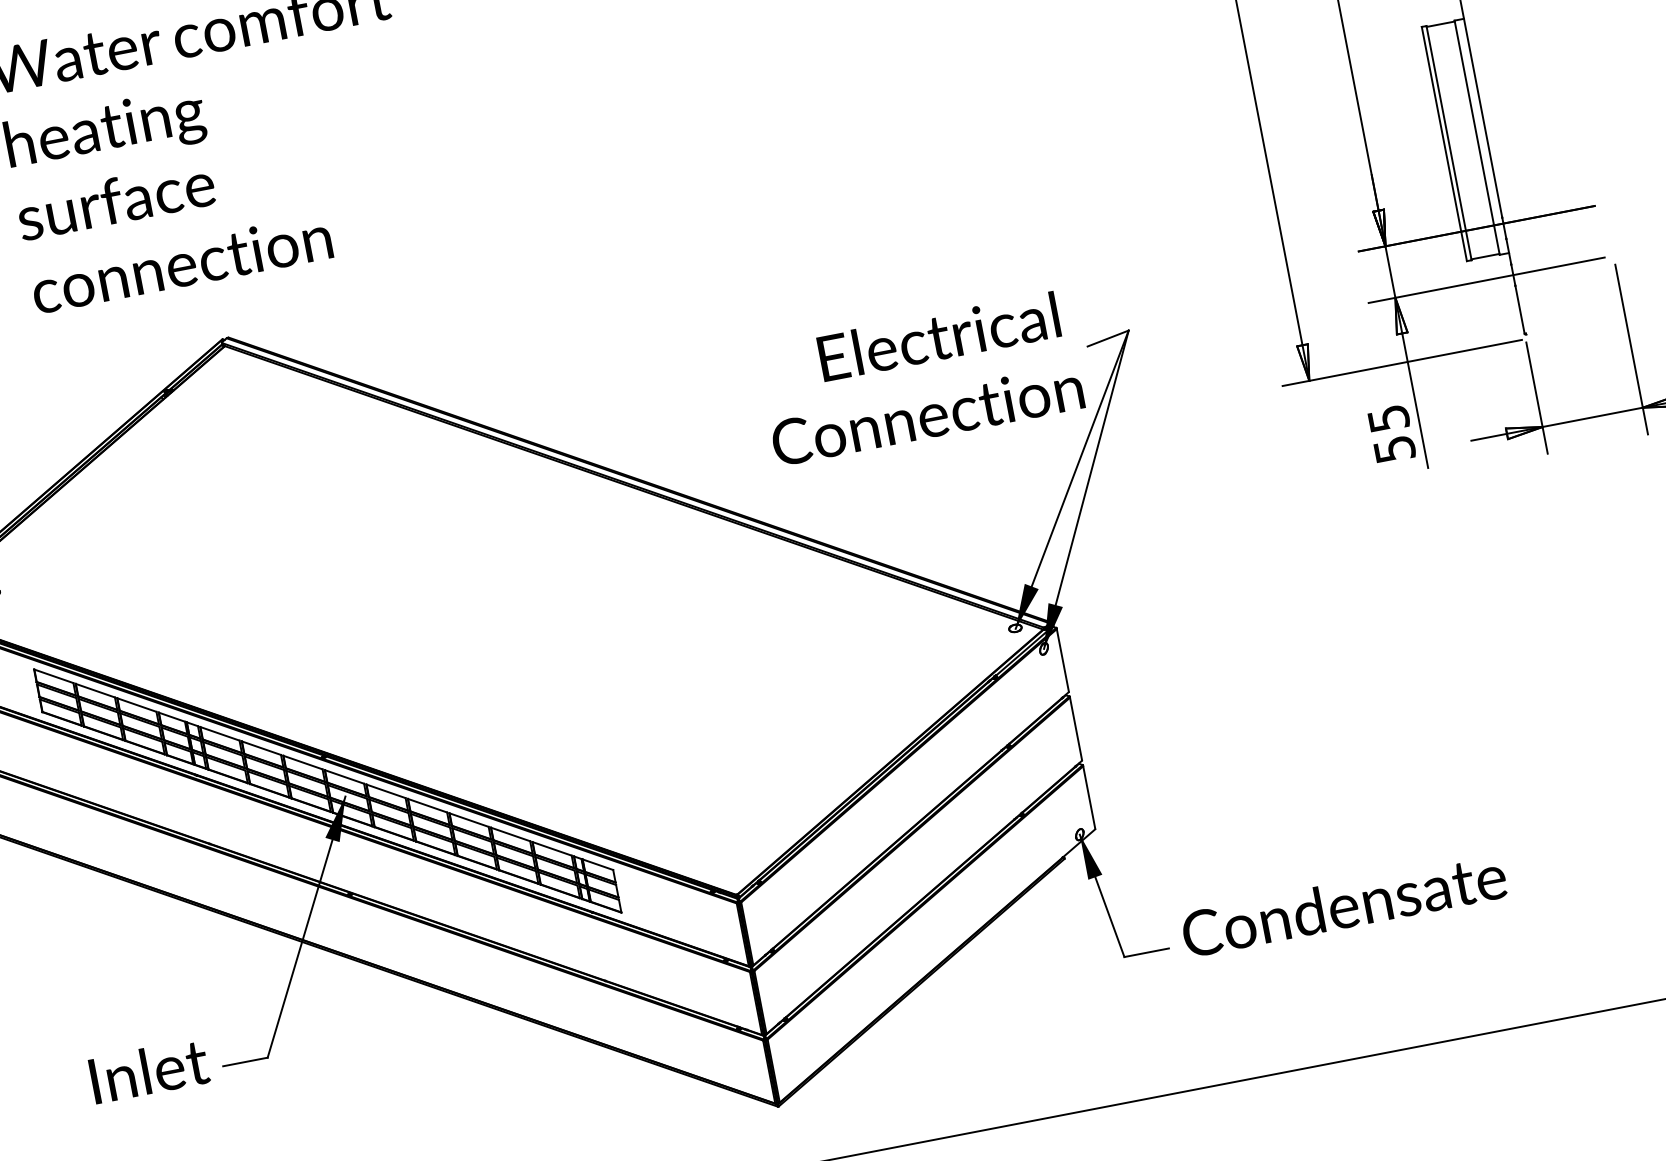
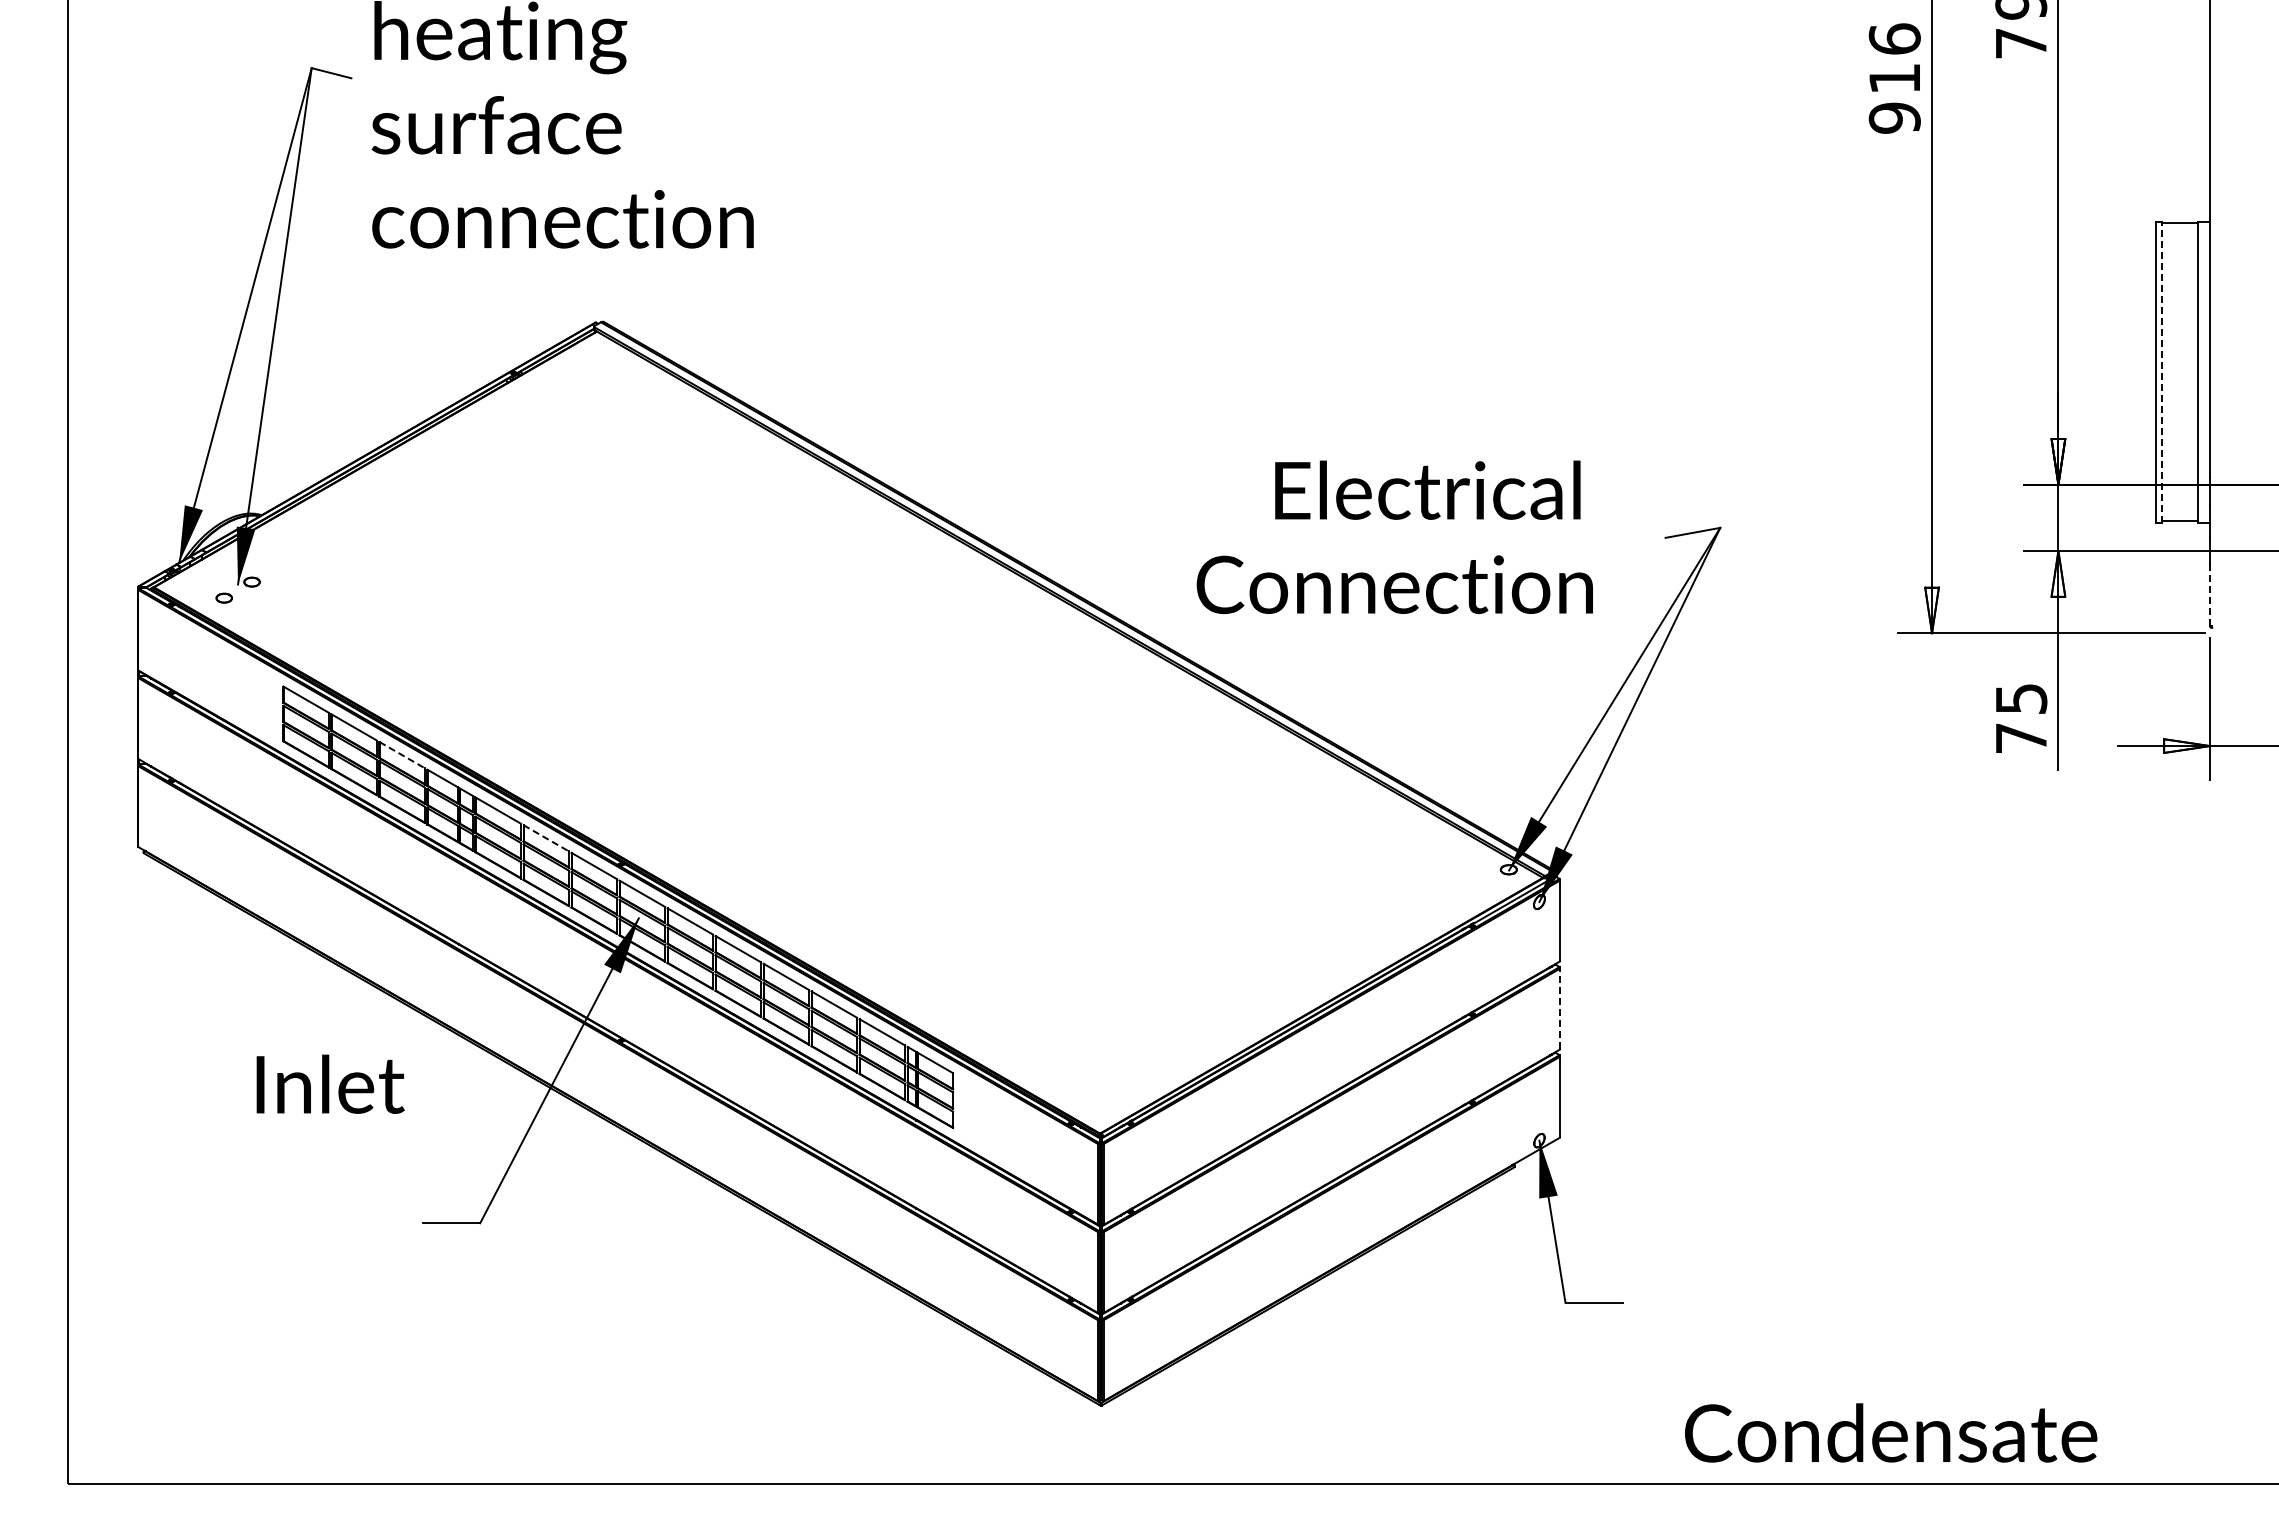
line: (1448, 142) -> (2161, 371), solid -> dashed
line: (1519, 309) -> (2209, 595), solid -> dashed
text: (920, 378) -> (1394, 537), moved
text: (1394, 449) -> (2021, 738), 55 -> 75
line: (137, 705) -> (402, 755), solid -> dashed
line: (1075, 728) -> (1559, 1008), solid -> dashed
line: (261, 748) -> (546, 838), solid -> dashed
text: (1344, 904) -> (1891, 1432), moved
text: (149, 1070) -> (330, 1083), moved

